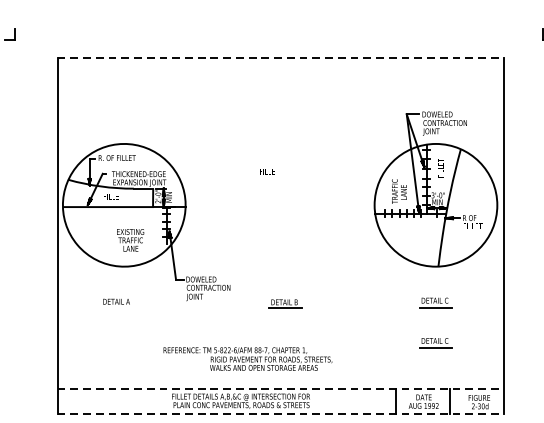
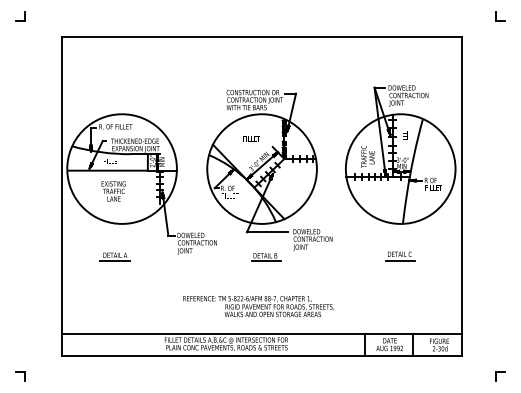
line: (281, 58) -> (262, 37), dashed -> solid
part: (289, 206) -> (269, 170), added
text: (130, 240) -> (113, 191), moved
line: (116, 307) -> (115, 260), added
part: (435, 343) -> (400, 292), removed
text: (247, 359) -> (258, 306), moved
line: (281, 389) -> (262, 333), dashed -> solid
line: (281, 413) -> (262, 355), dashed -> solid

